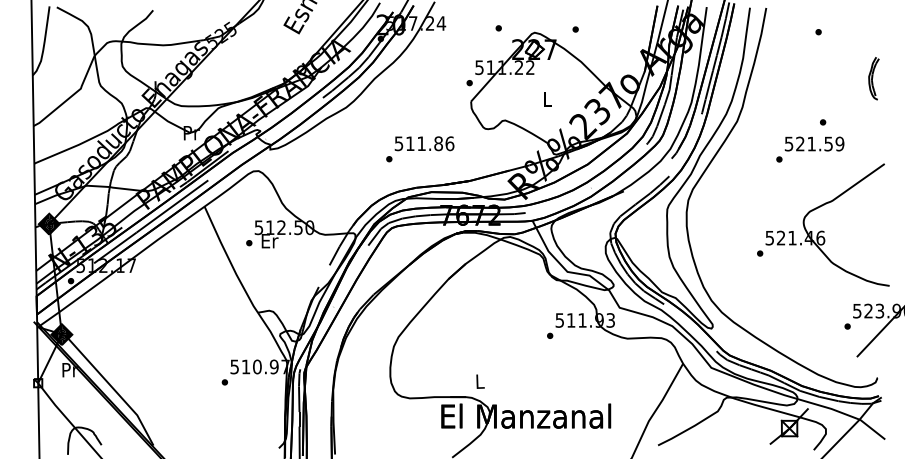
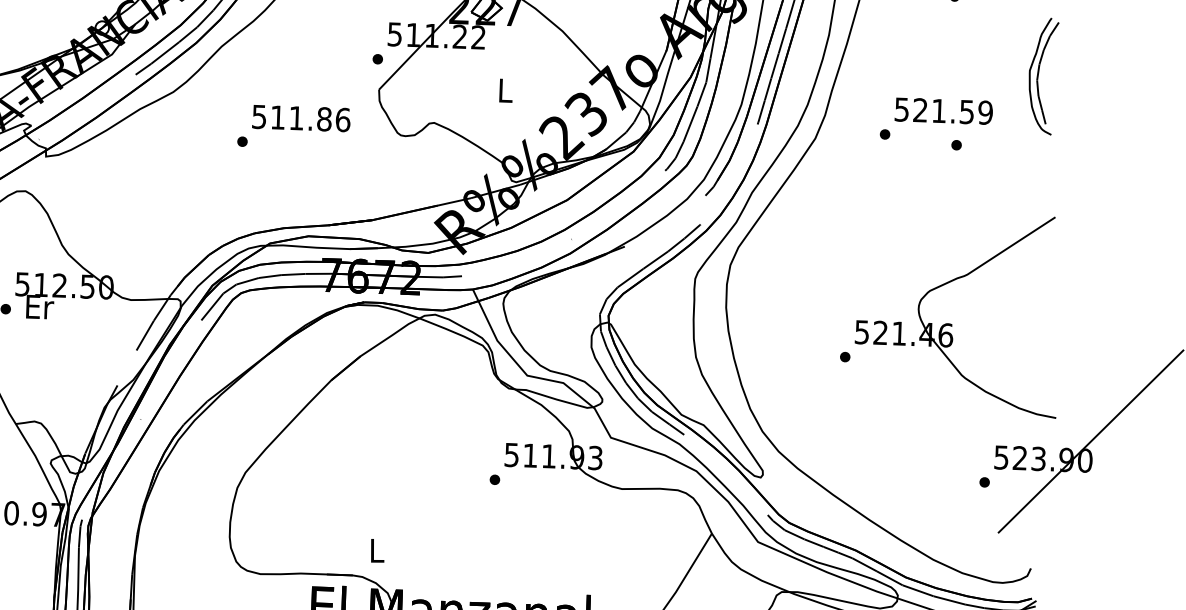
part: (873, 78) -> (1042, 76), size x1.67
text: (420, 149) -> (294, 127), moved
text: (810, 149) -> (936, 119), moved

